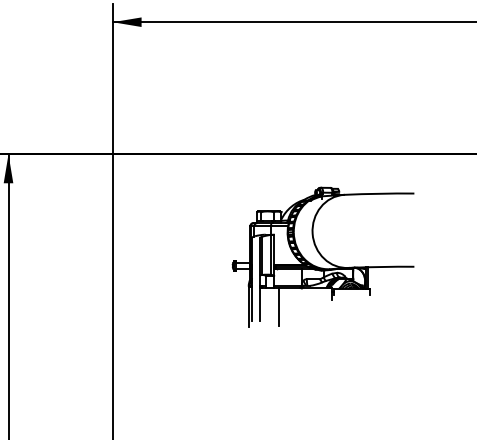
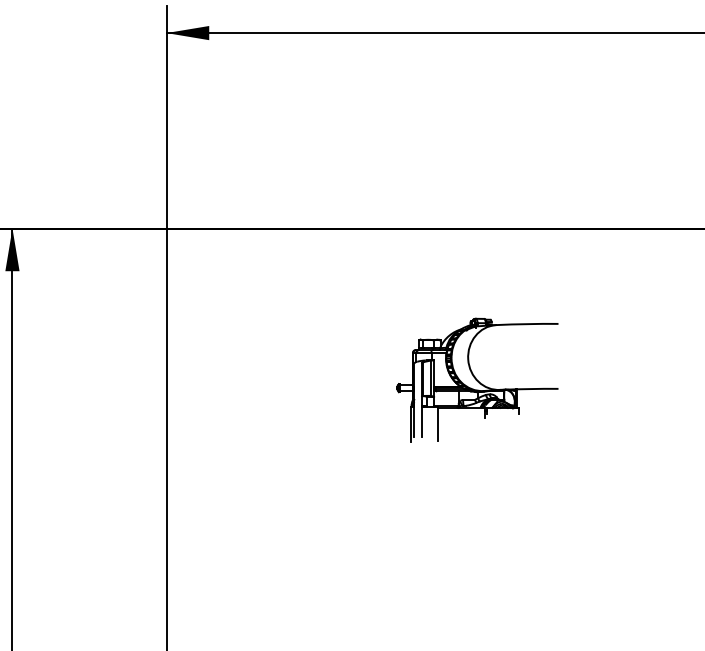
part: (322, 256) -> (476, 379), size x0.6

